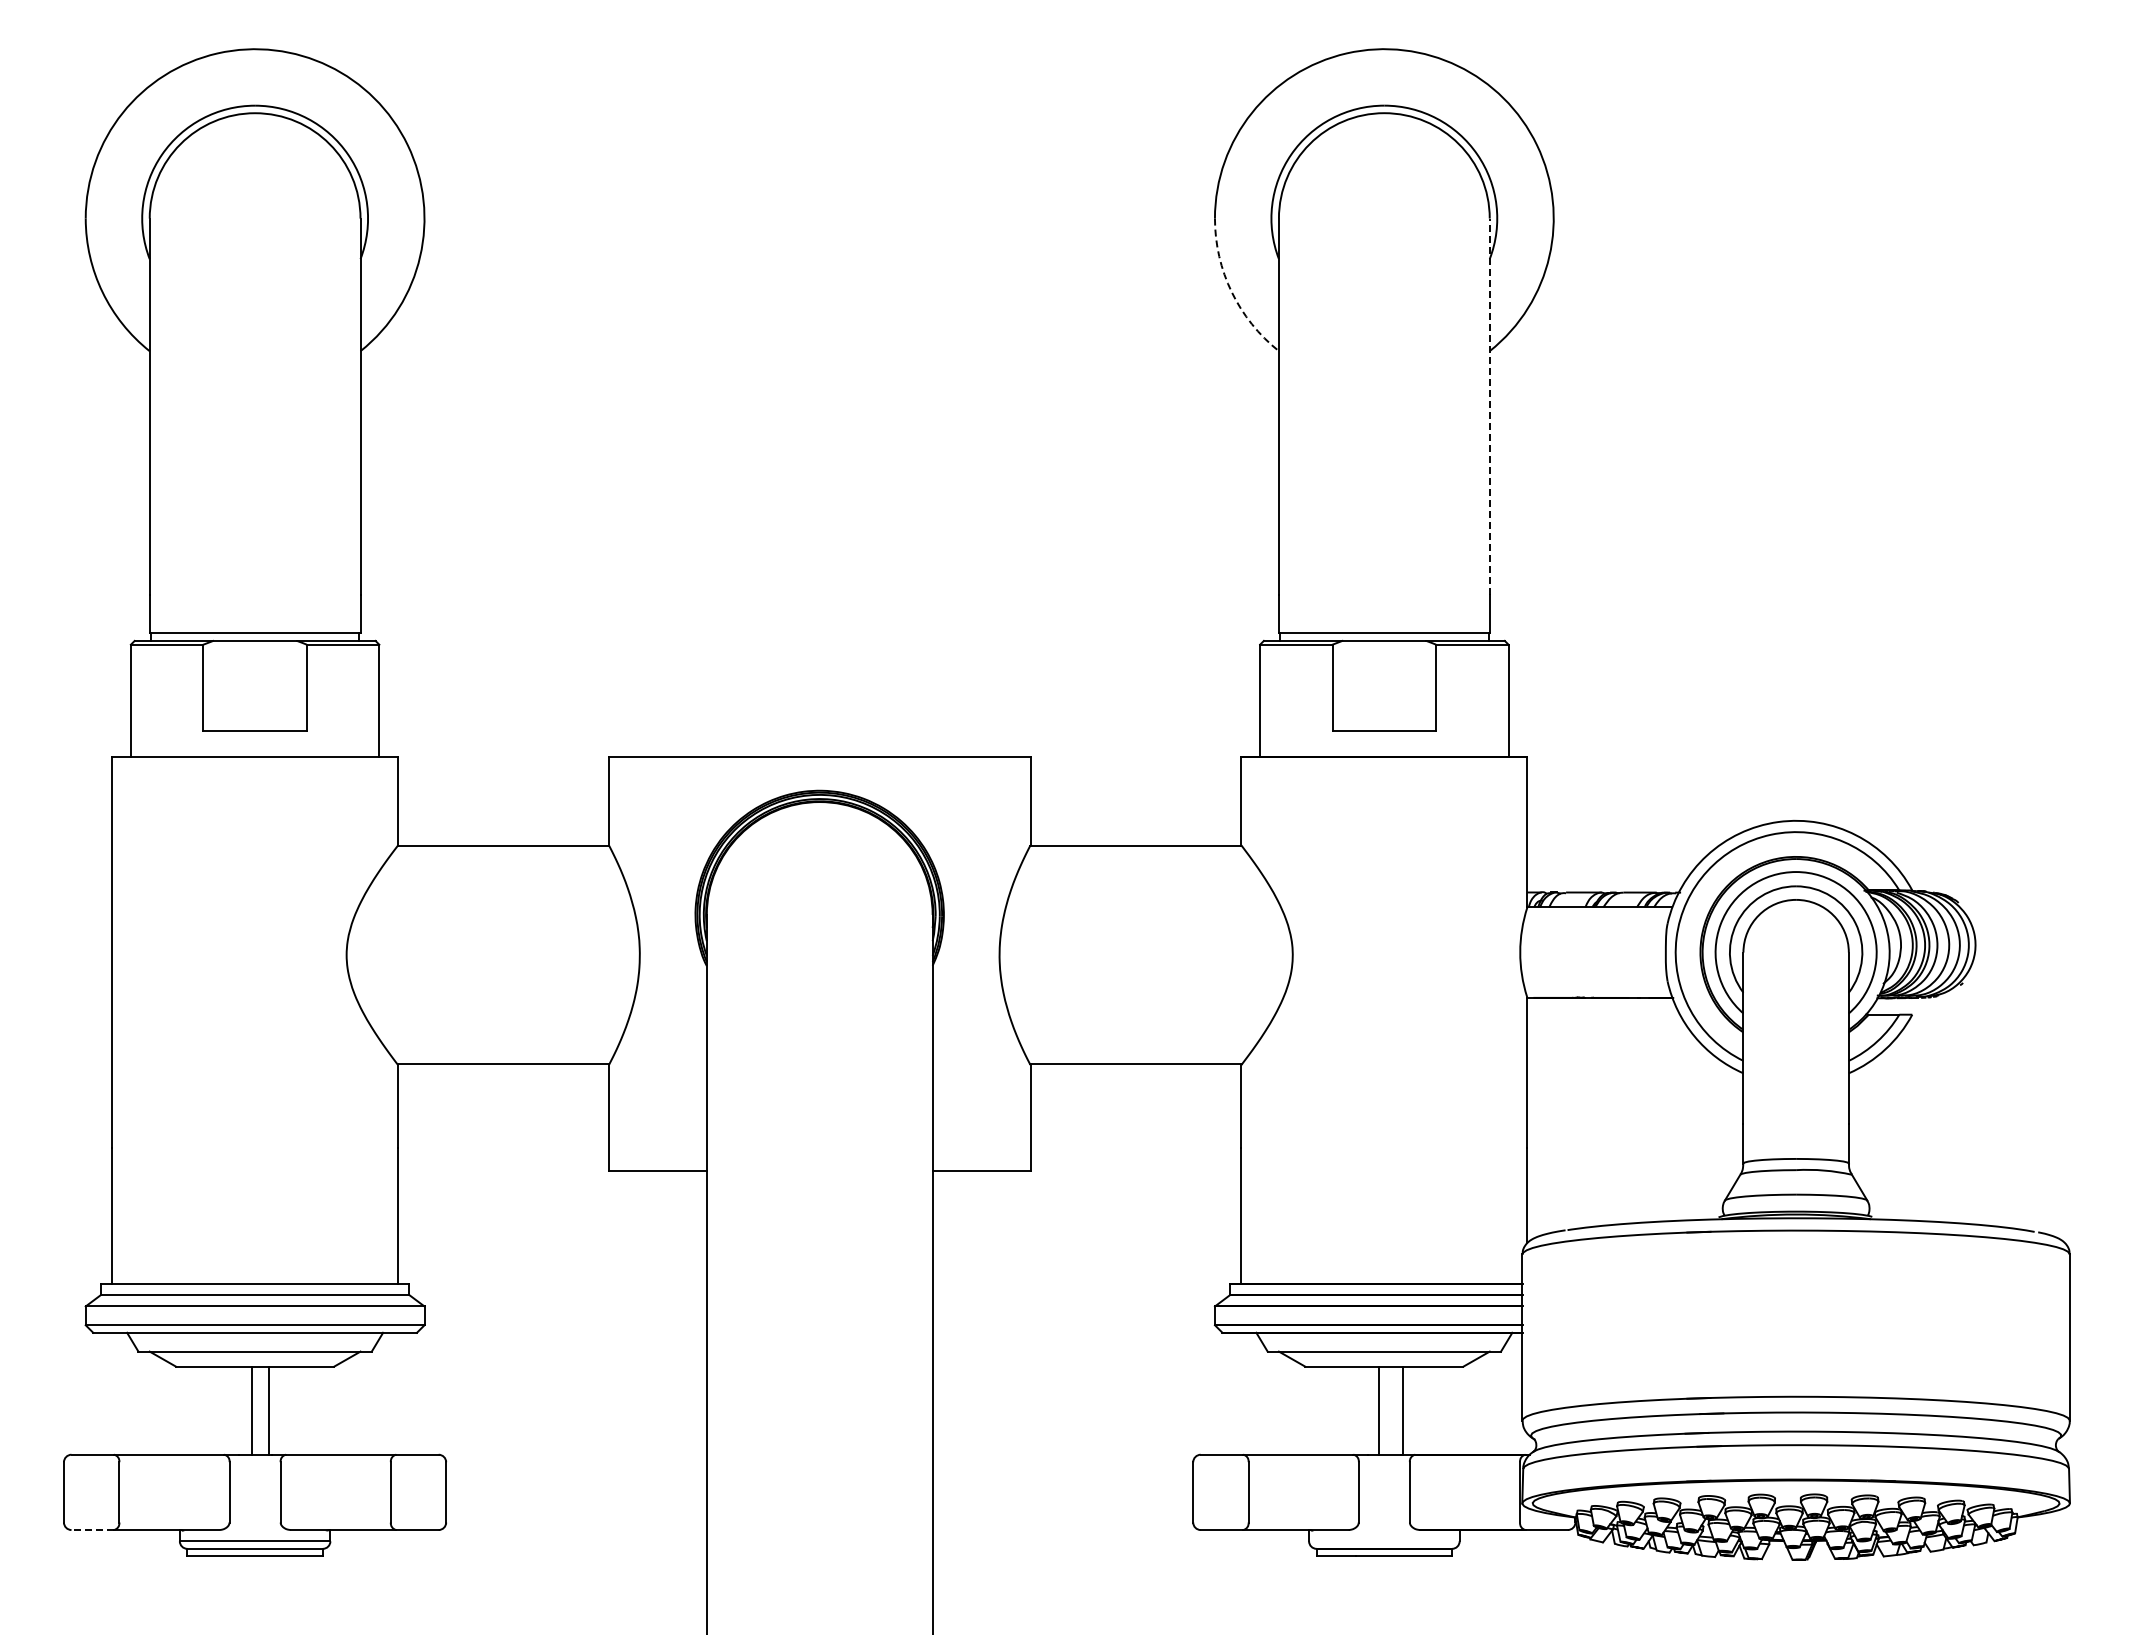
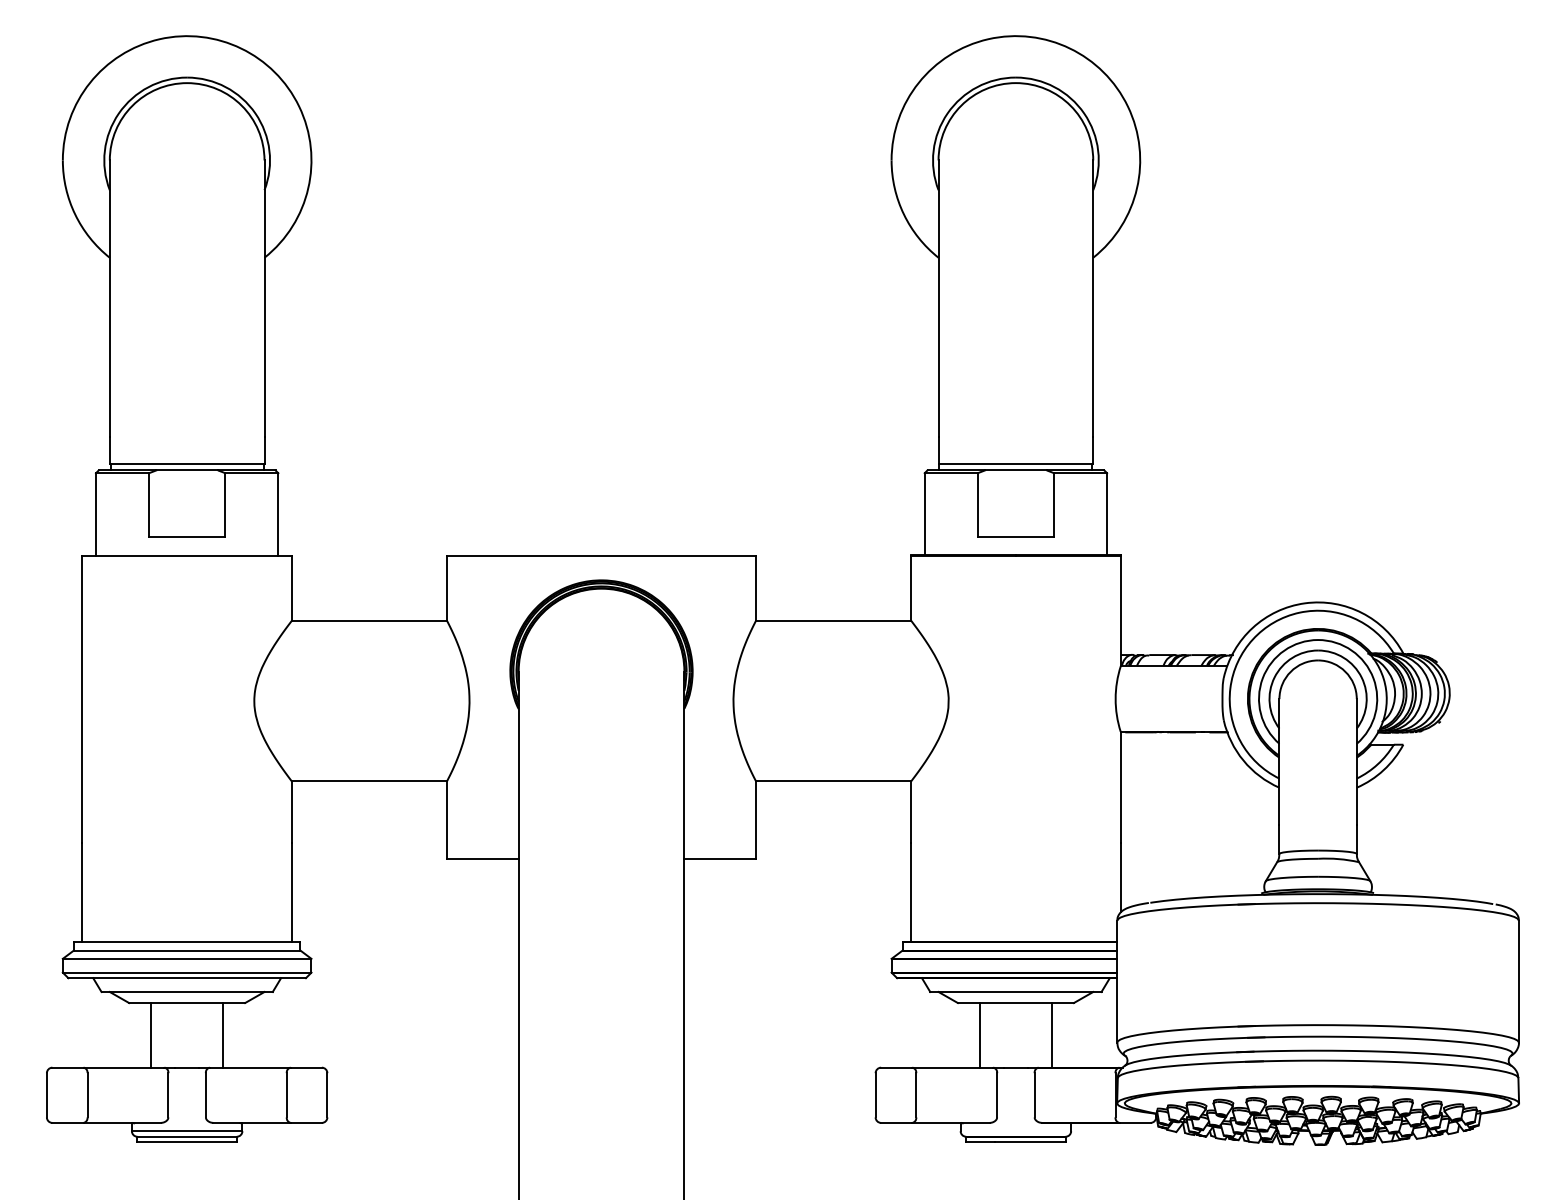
arc: (1231, 292) -> (903, 214), dashed -> solid
line: (1489, 406) -> (1093, 298), dashed -> solid
line: (252, 1410) -> (223, 1035), moved
line: (269, 1410) -> (151, 1035), moved
line: (1379, 1410) -> (1051, 1035), moved
line: (1403, 1410) -> (980, 1035), moved
line: (92, 1530) -> (67, 1123), dashed -> solid

